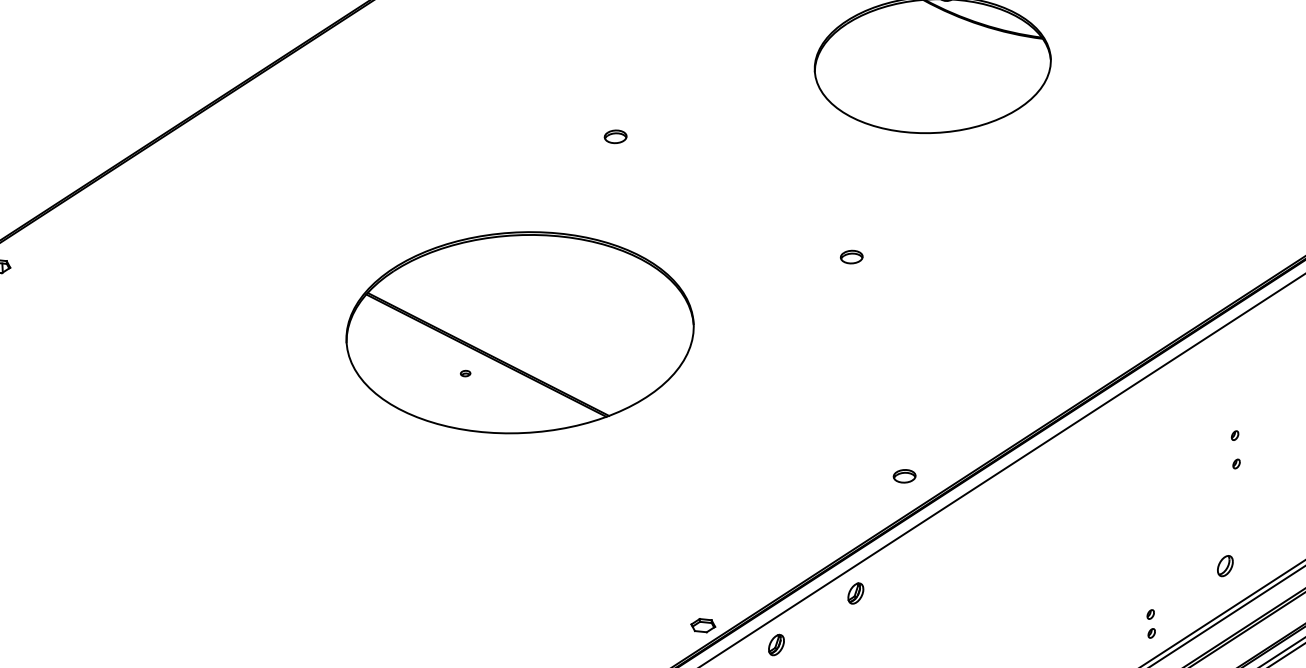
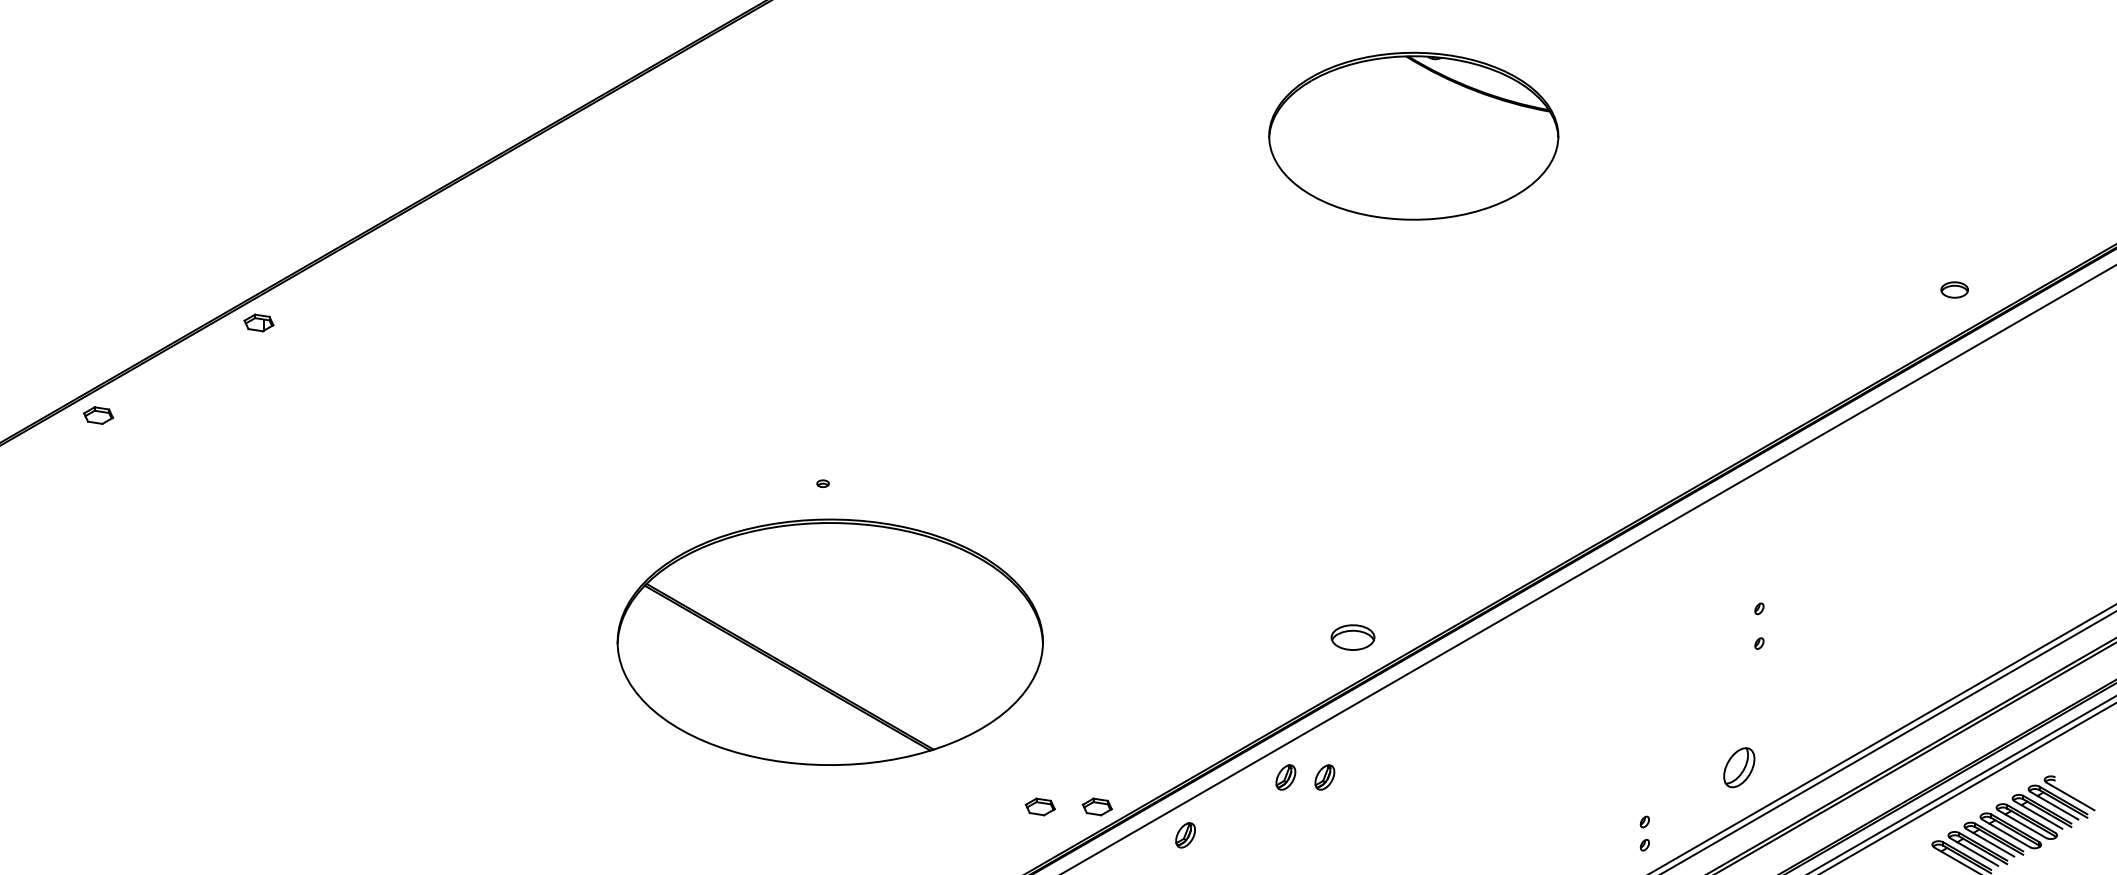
part: (615, 136) -> (1021, 203), removed
part: (851, 256) -> (1302, 365), removed
part: (519, 332) -> (829, 641), moved
part: (904, 475) -> (1352, 636), size x1.6
part: (1224, 566) -> (1738, 767), size x1.6
part: (887, 591) -> (1324, 777), added
part: (656, 627) -> (1039, 806), added

